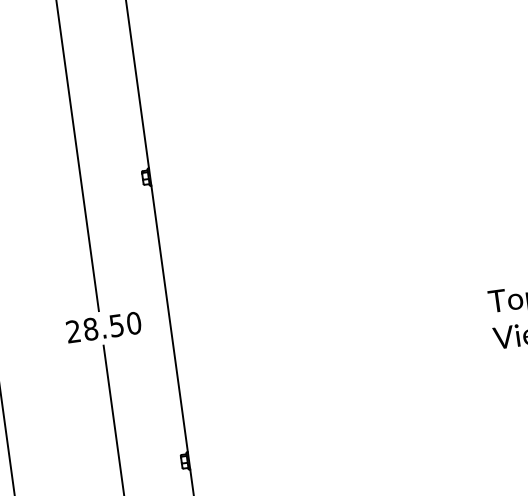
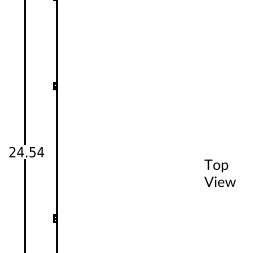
text: (111, 324) -> (30, 151), 28.50 -> 24.54

